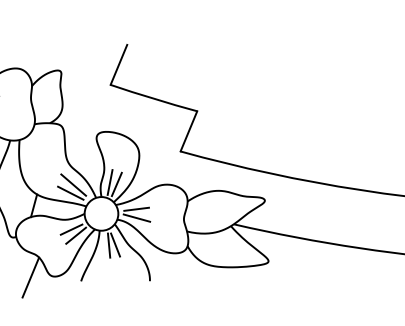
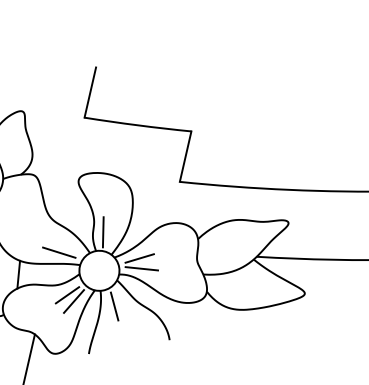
line: (73, 184) -> (60, 241), removed
line: (116, 184) -> (111, 233), removed
line: (115, 244) -> (121, 303), removed

